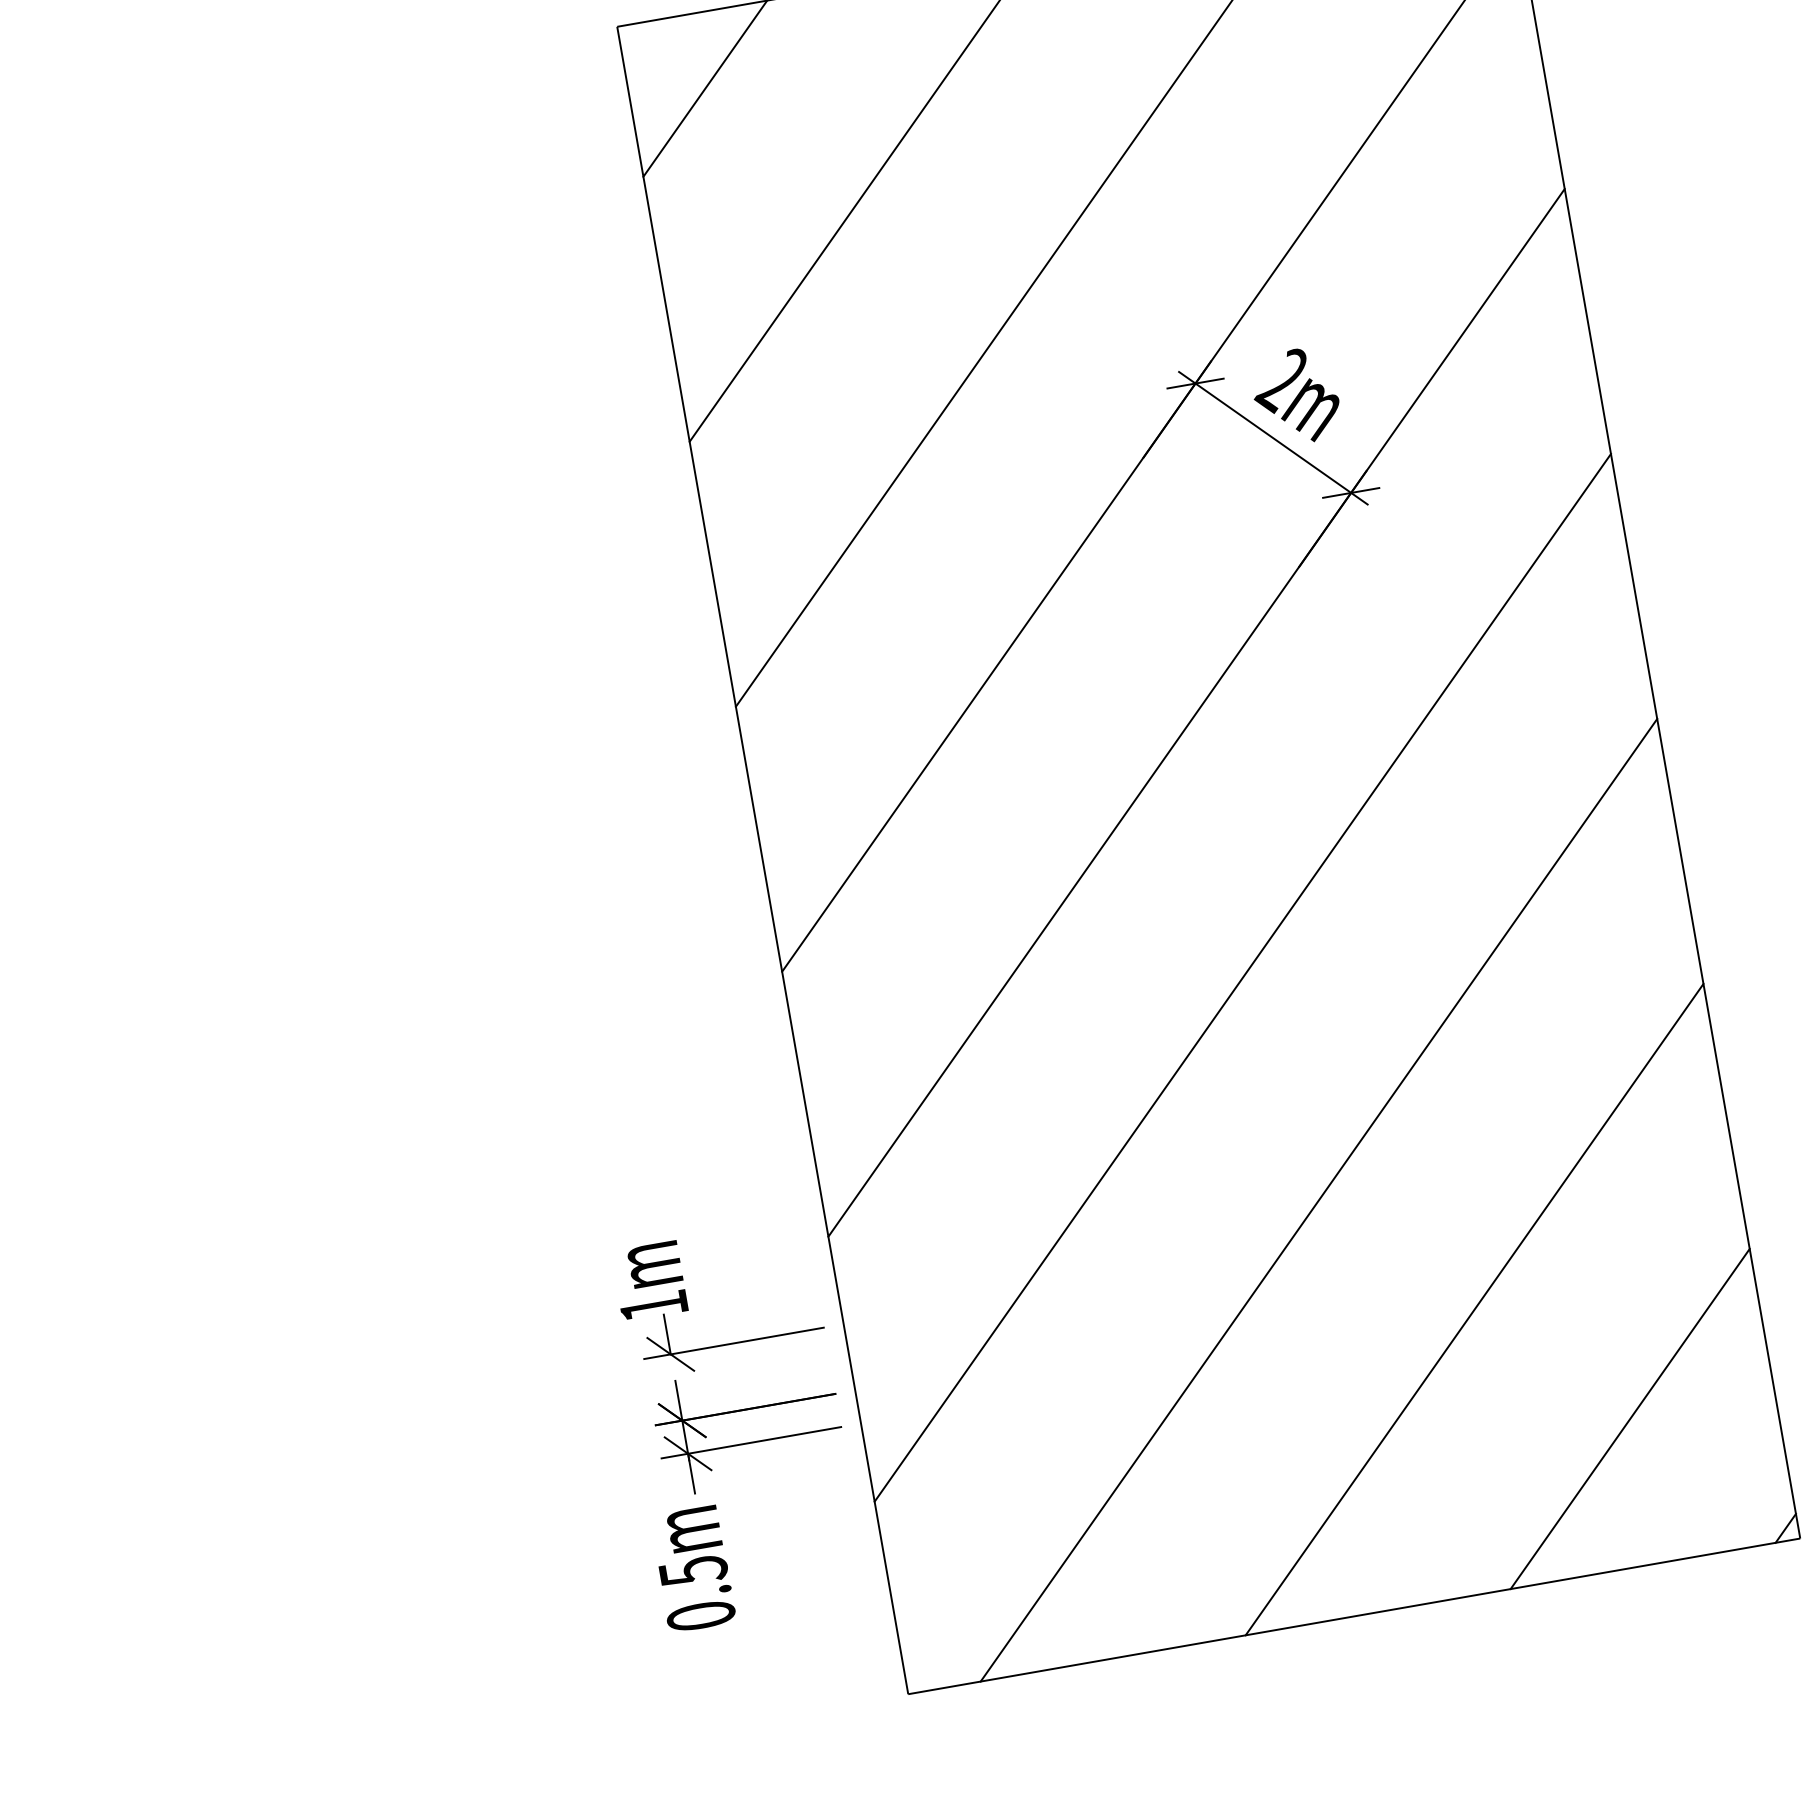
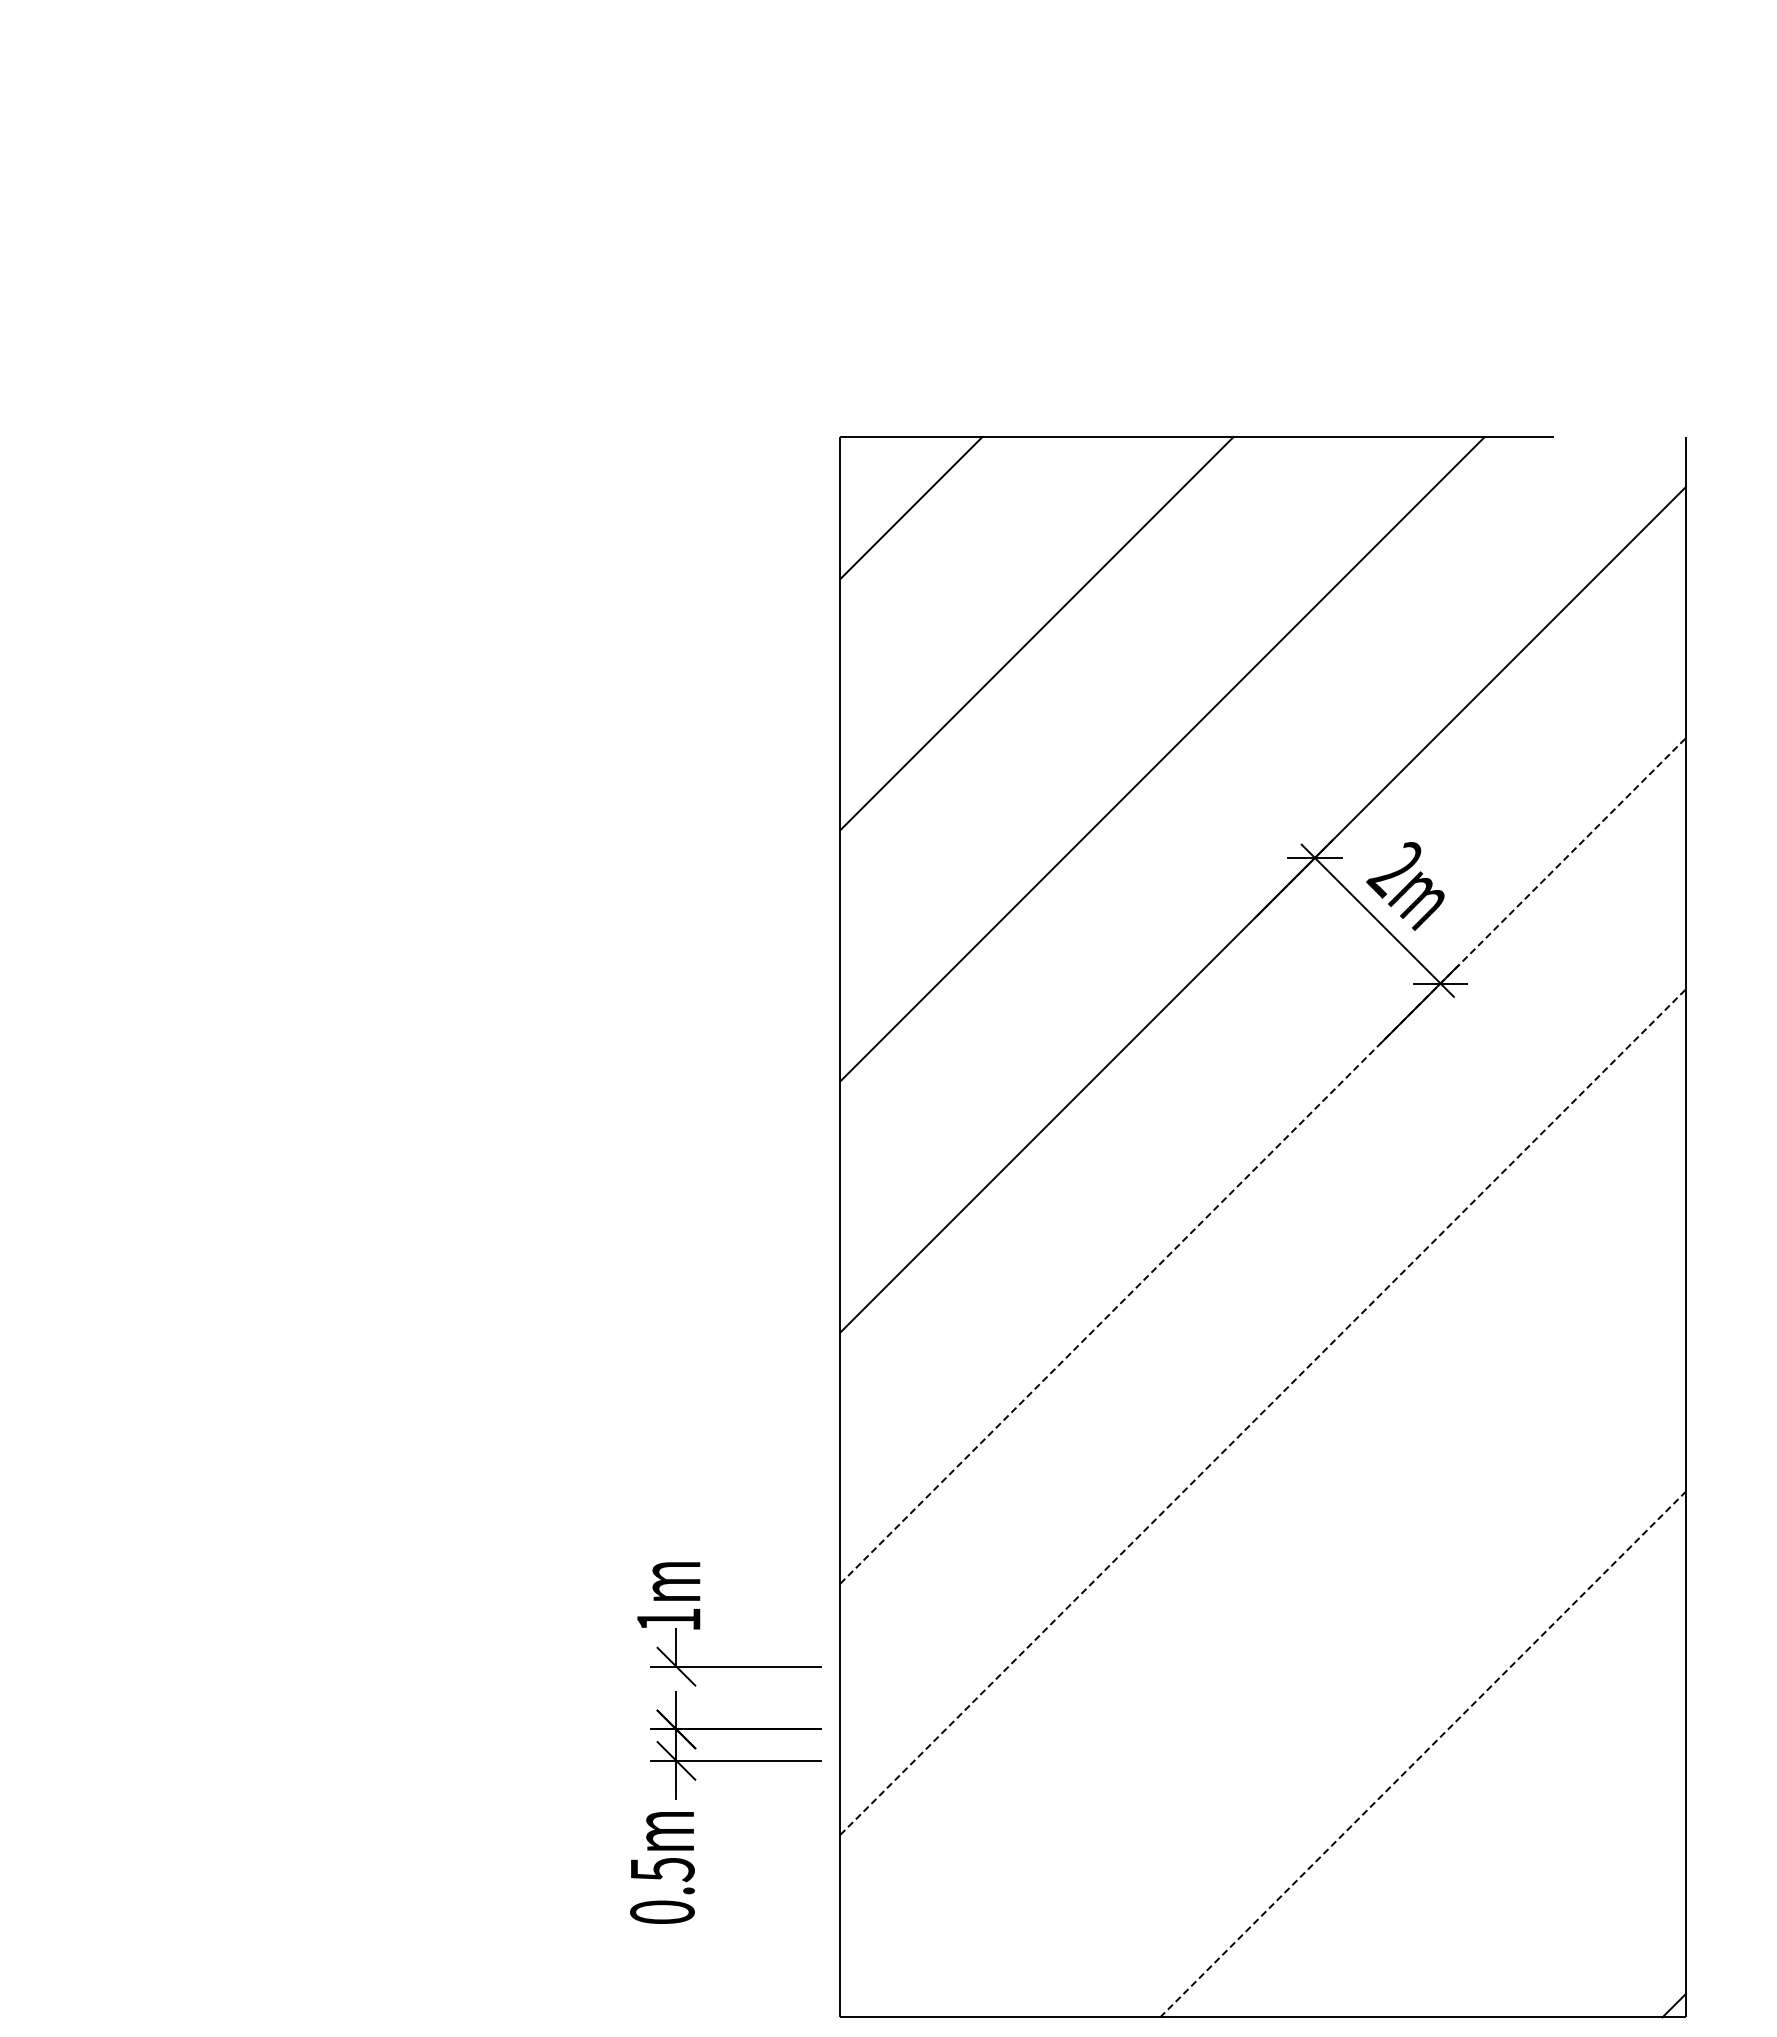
line: (1197, 713) -> (1263, 1161), solid -> dashed
line: (1243, 978) -> (1263, 1412), solid -> dashed
line: (1318, 1199) -> (1297, 1628), removed
line: (1474, 1309) -> (1422, 1754), solid -> dashed
line: (1630, 1418) -> (1548, 1879), removed

